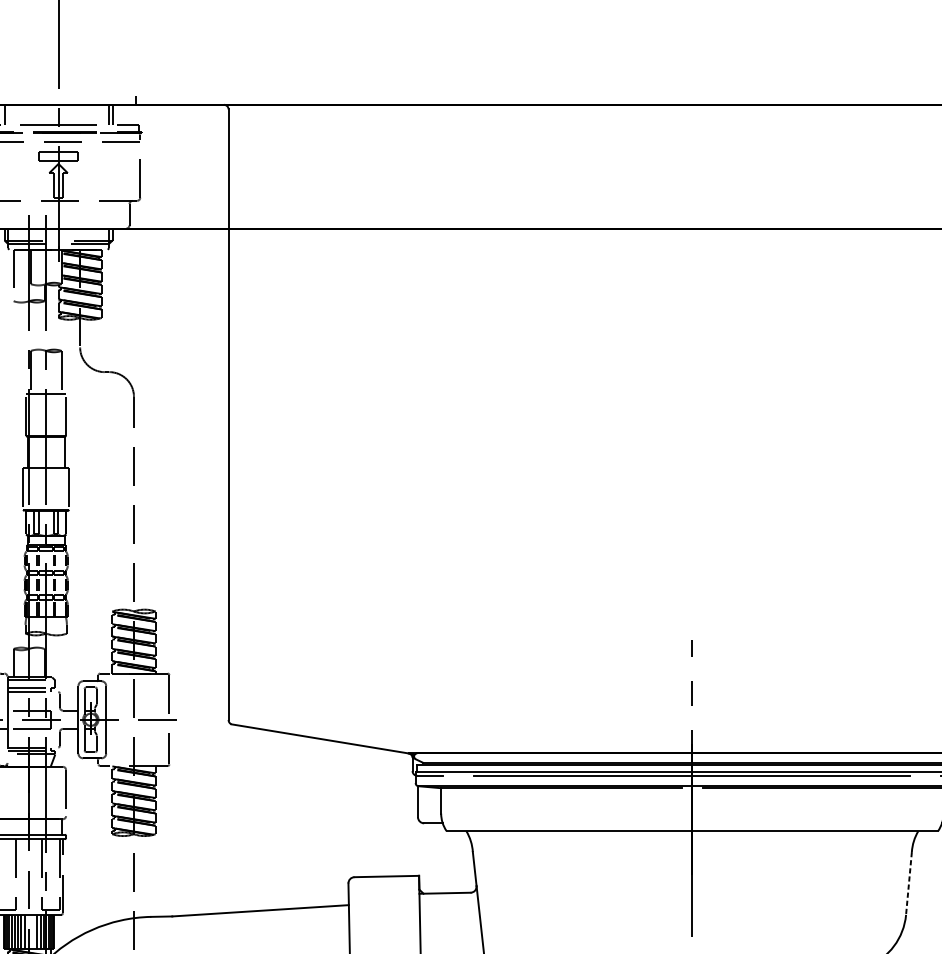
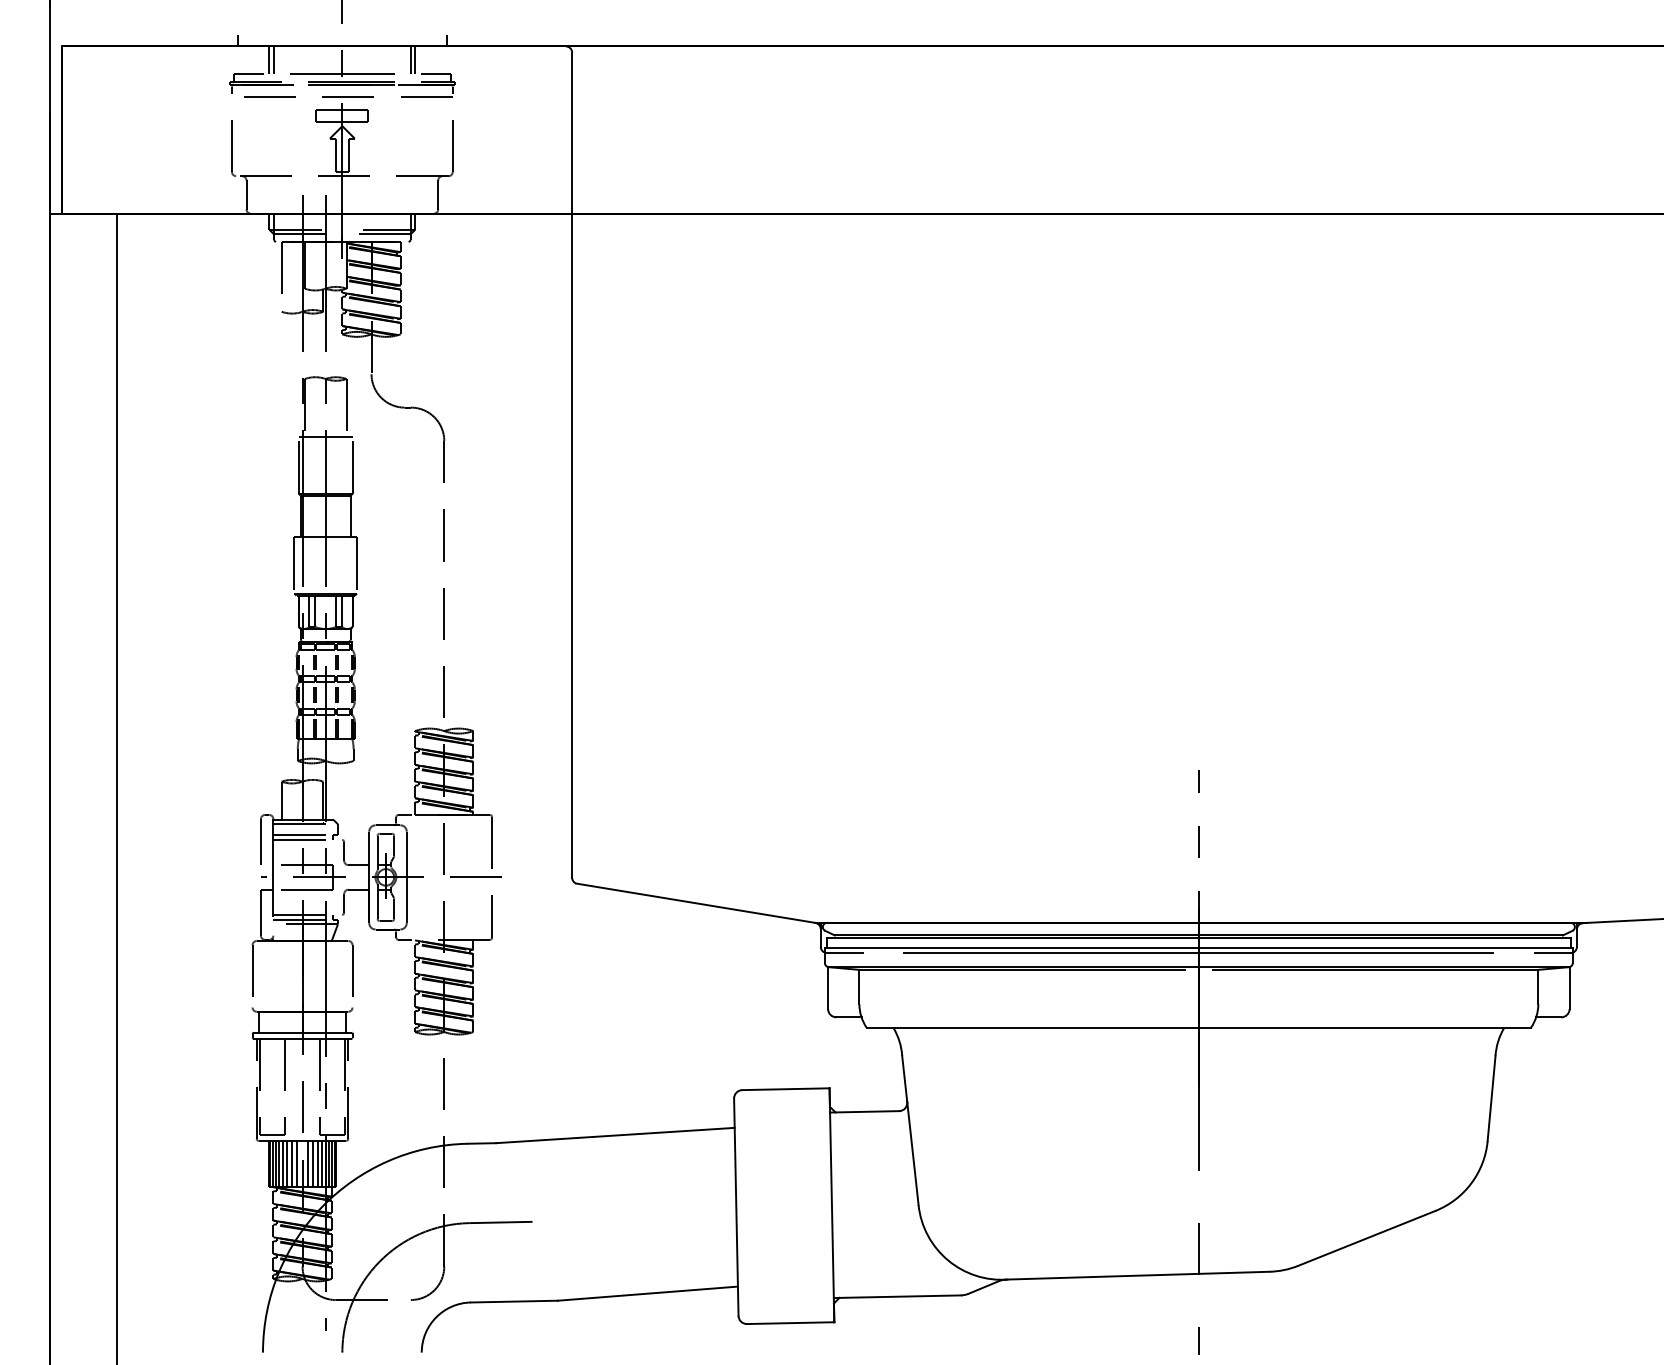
line: (7, 115) -> (273, 60), added
line: (908, 883) -> (1491, 1098), dashed -> solid
line: (33, 931) -> (308, 1163), added

